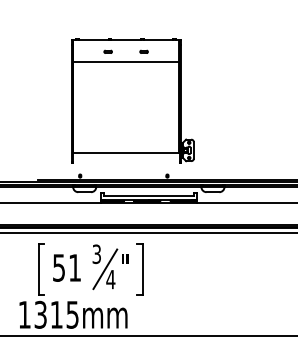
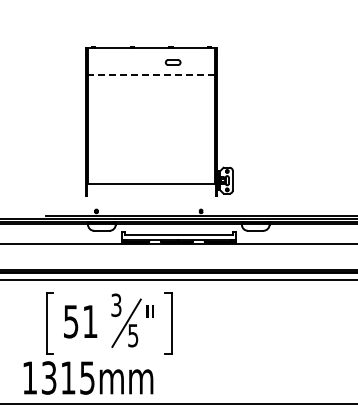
part: (107, 51) -> (129, 62), removed
part: (143, 51) -> (172, 62), size x1.6
line: (126, 61) -> (151, 74), solid -> dashed
text: (110, 279) -> (132, 335), 4 -> 5

